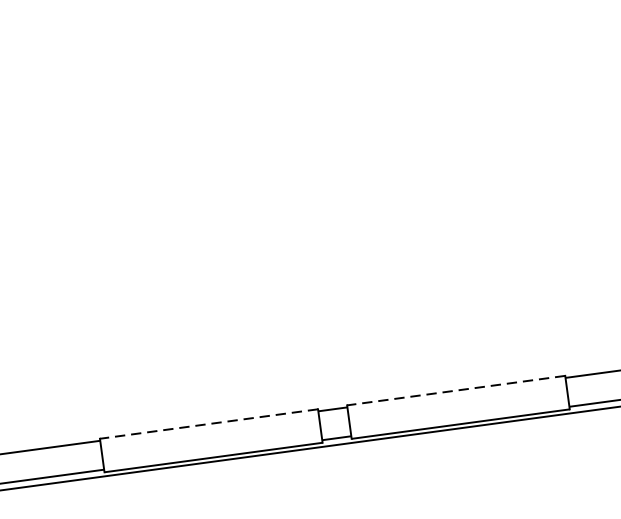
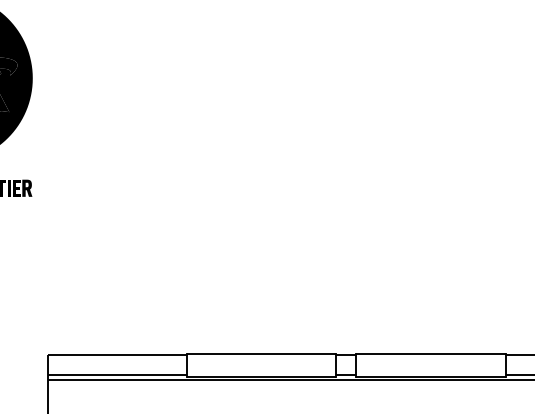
line: (455, 390) -> (430, 353), dashed -> solid
line: (208, 423) -> (261, 353), dashed -> solid

